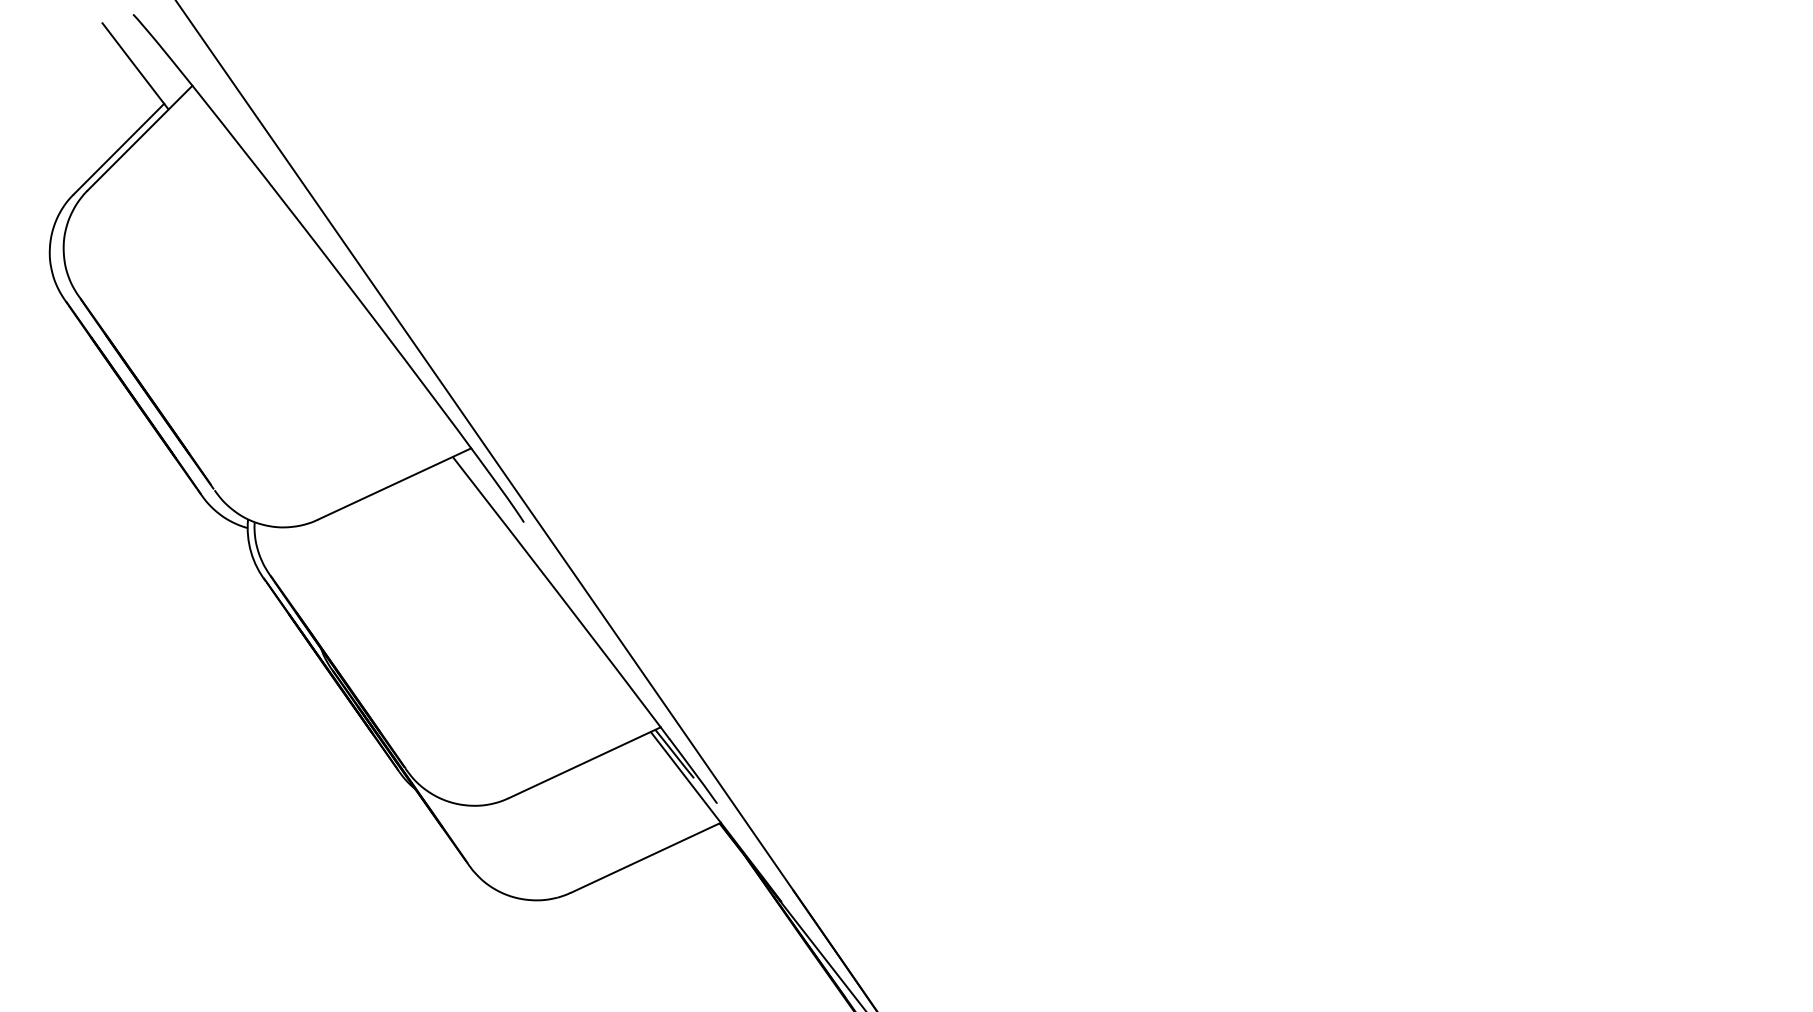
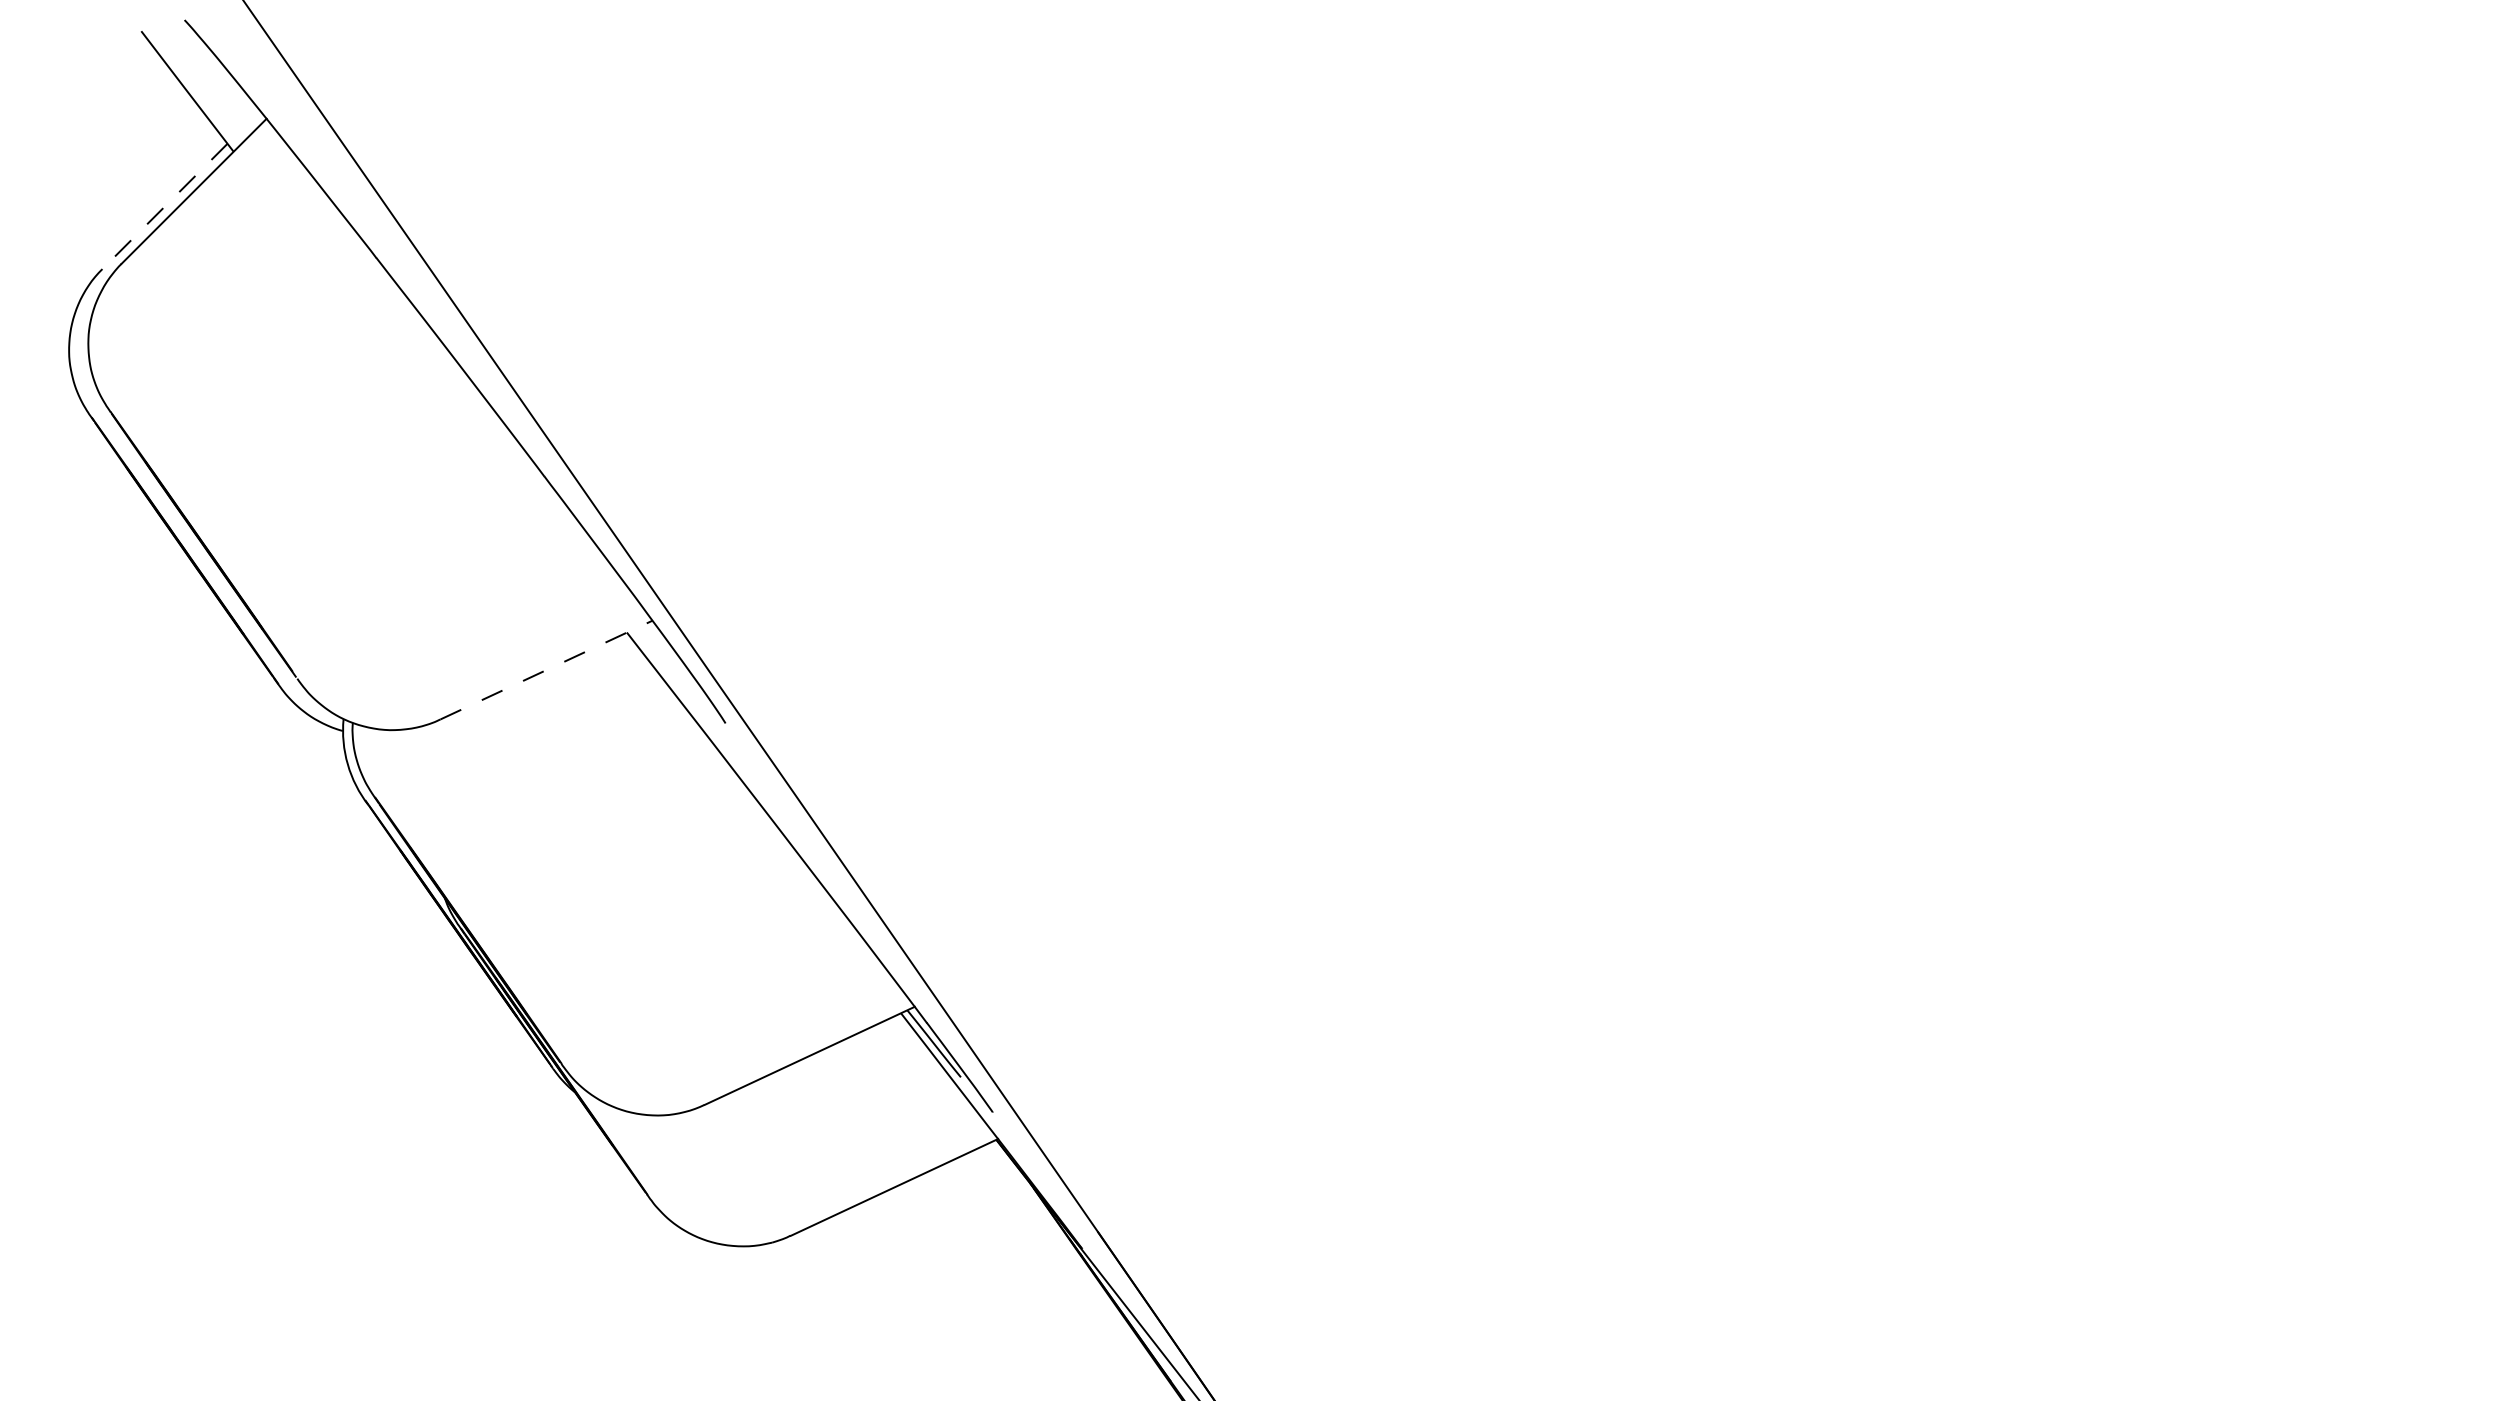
line: (119, 149) -> (165, 207), solid -> dashed
line: (395, 483) -> (547, 669), solid -> dashed

